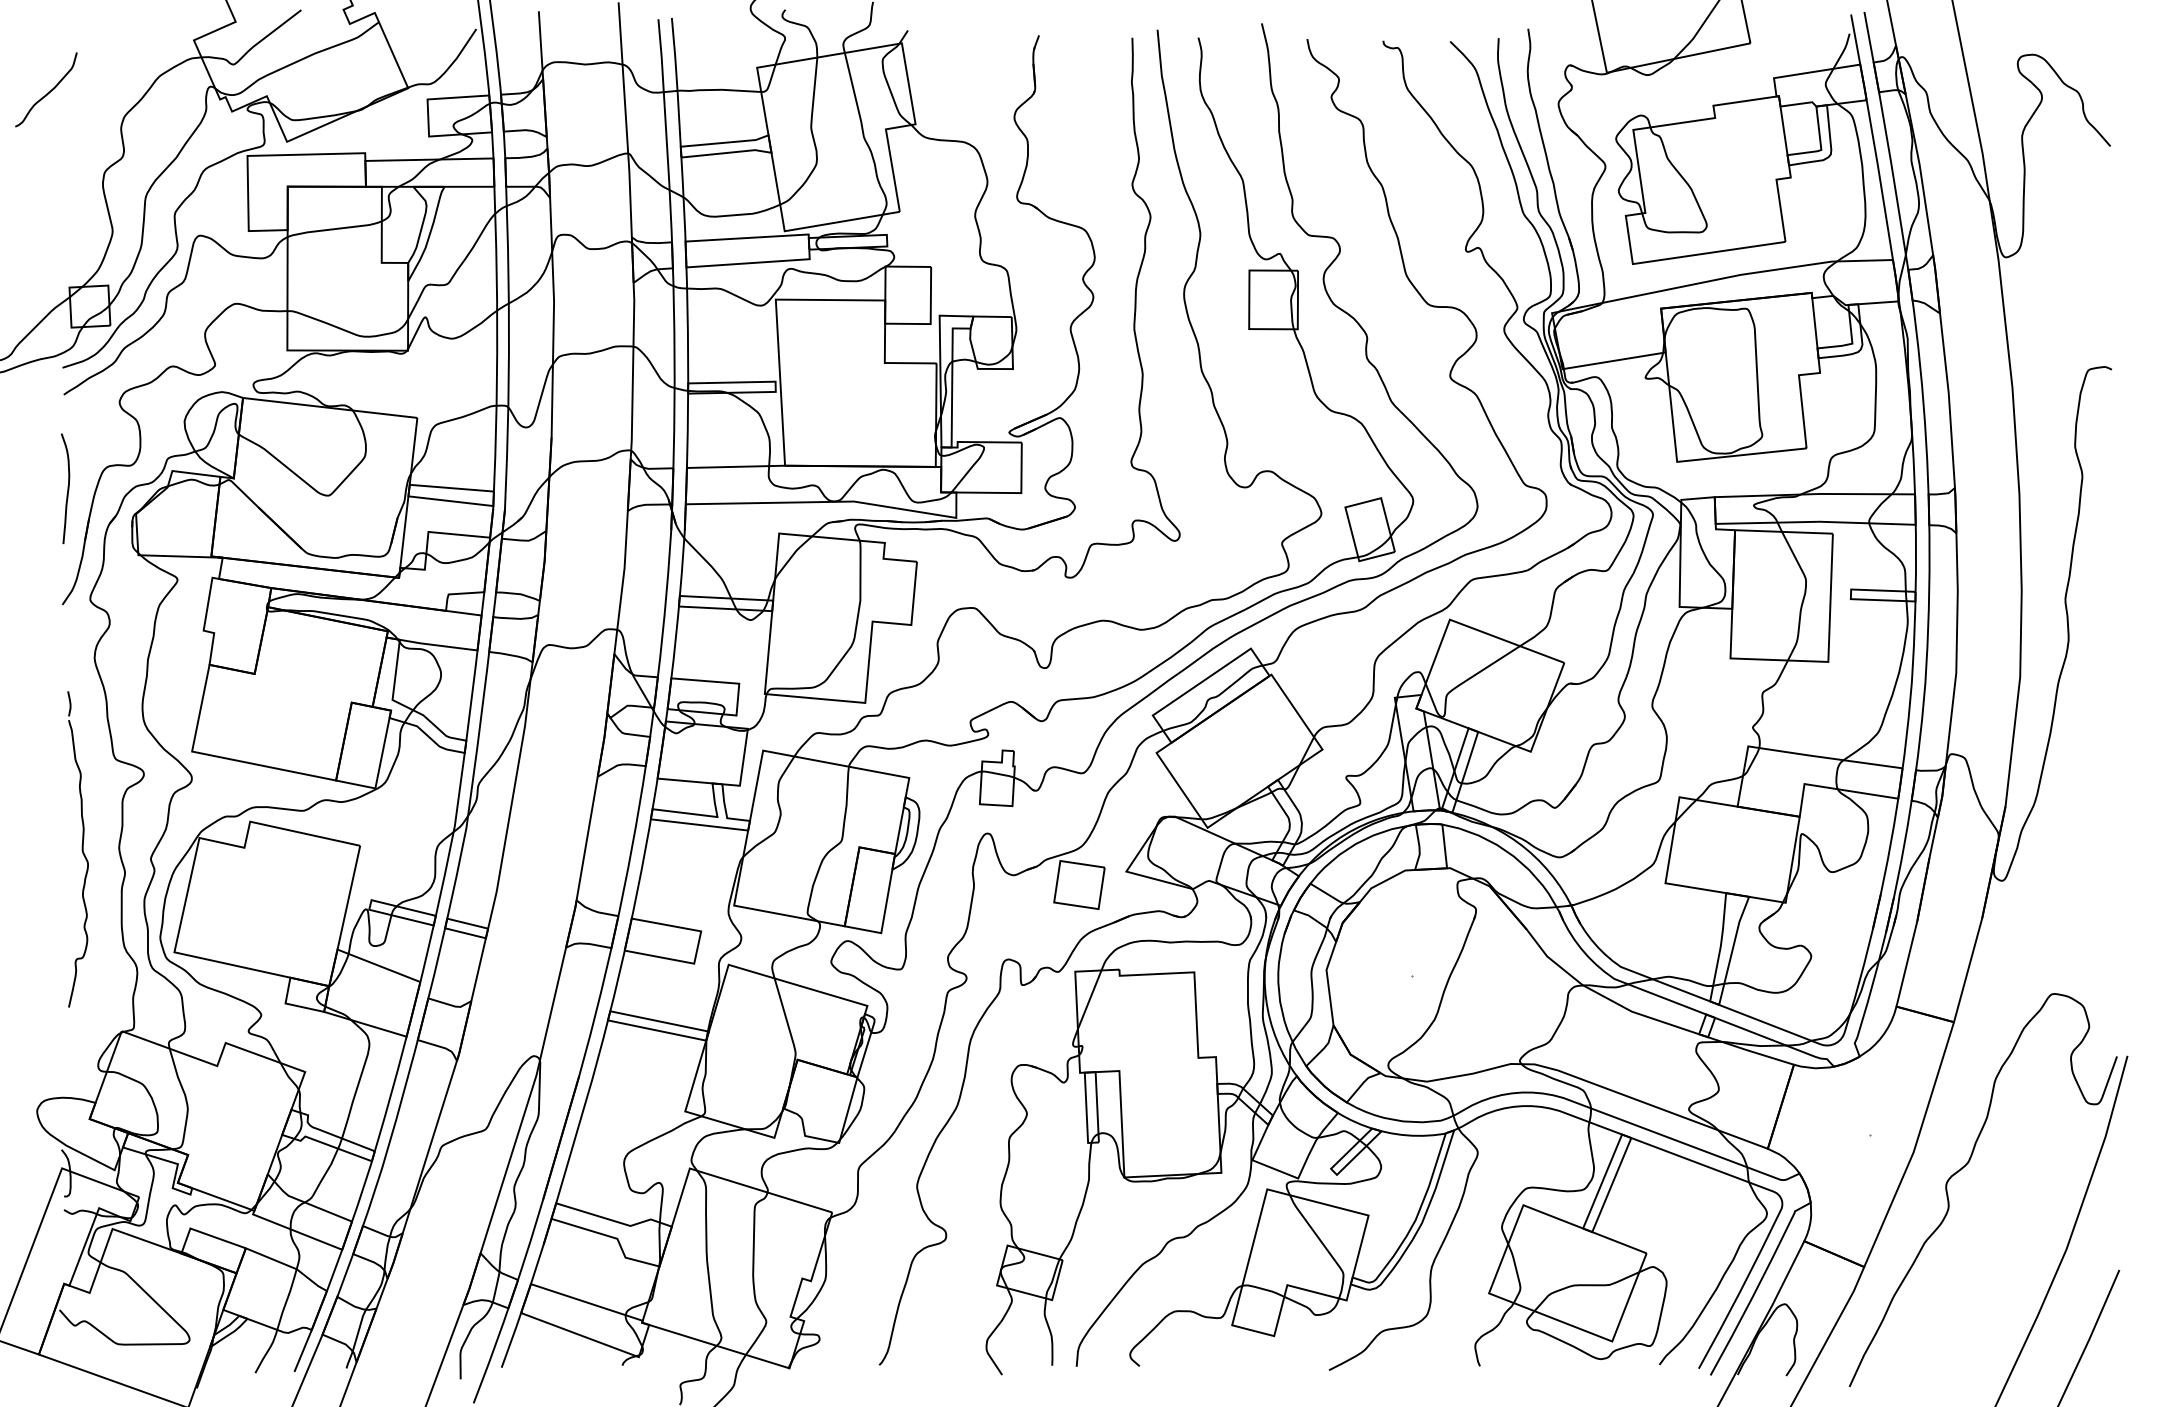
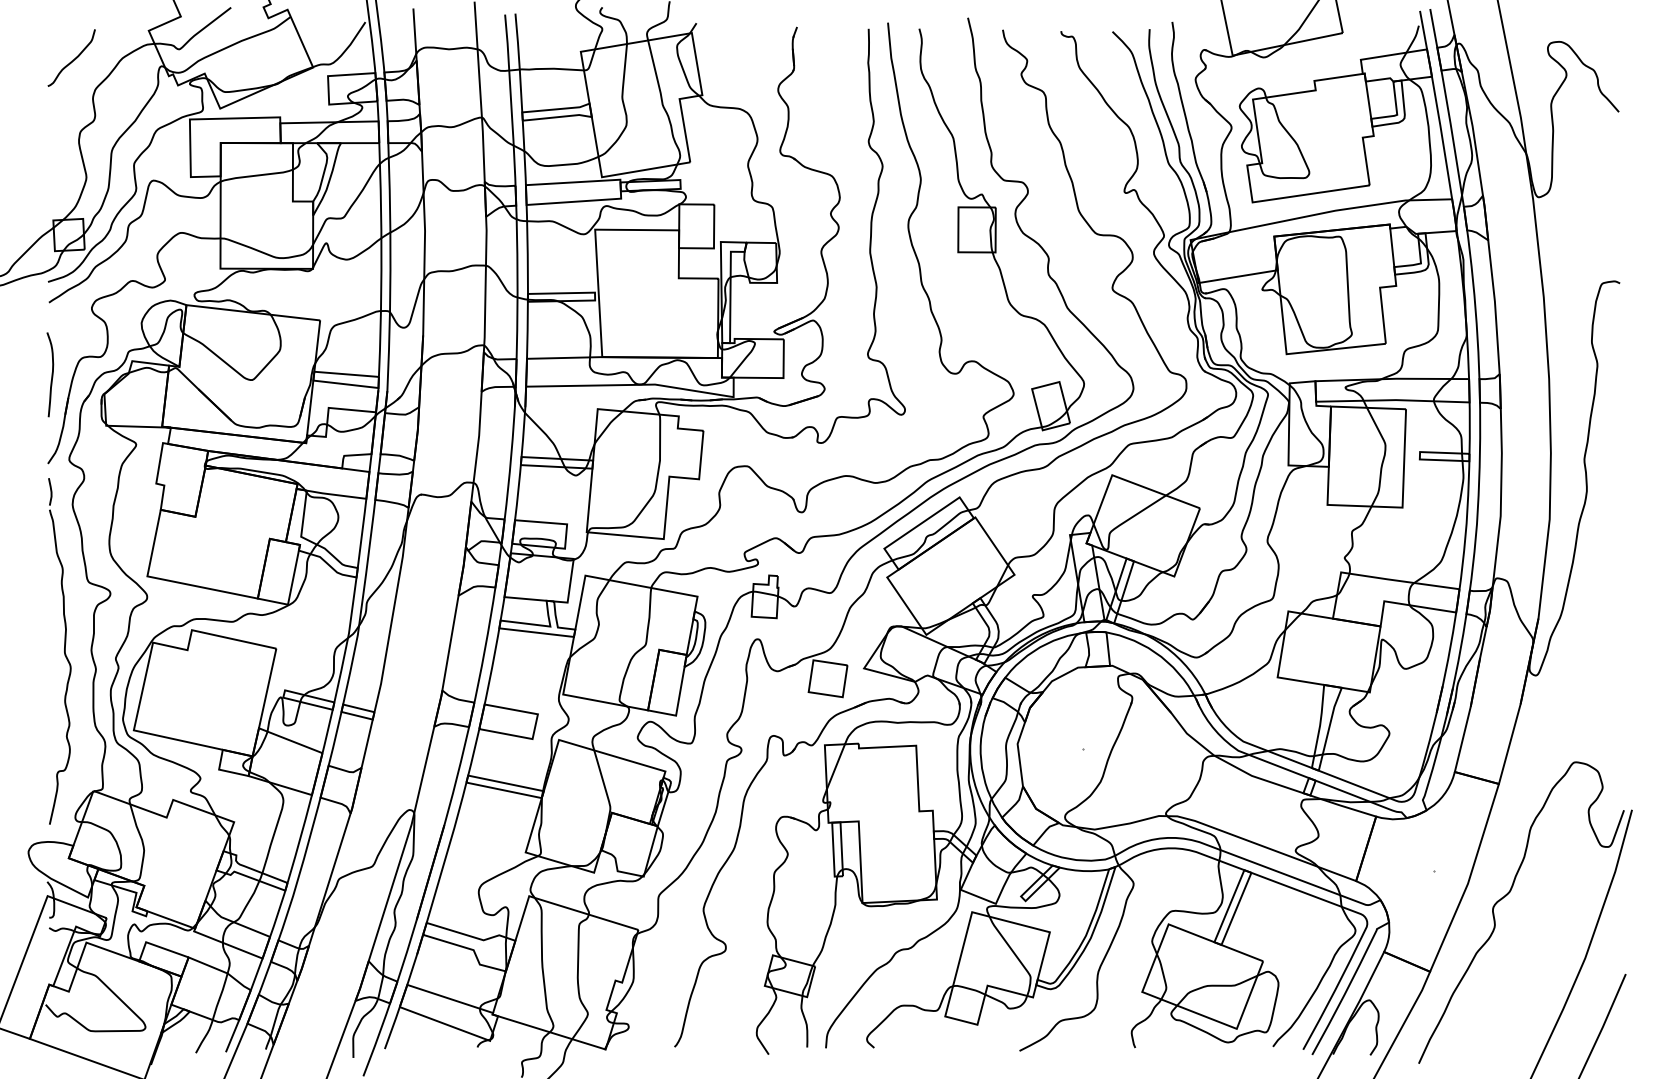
curve: (48, 91) -> (73, 59), moved
part: (78, 849) -> (60, 651), size x1.43

